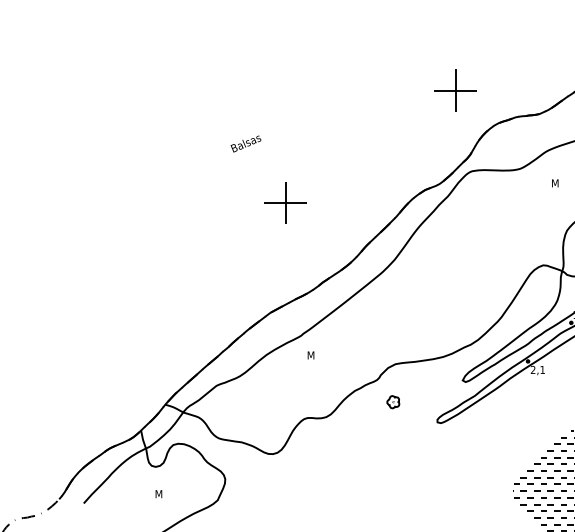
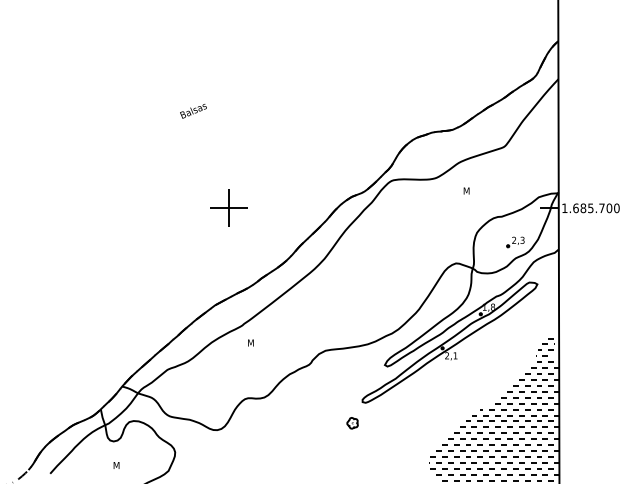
part: (455, 89) -> (378, 108), removed
text: (246, 144) -> (193, 111), moved
part: (393, 402) -> (352, 423), moved

